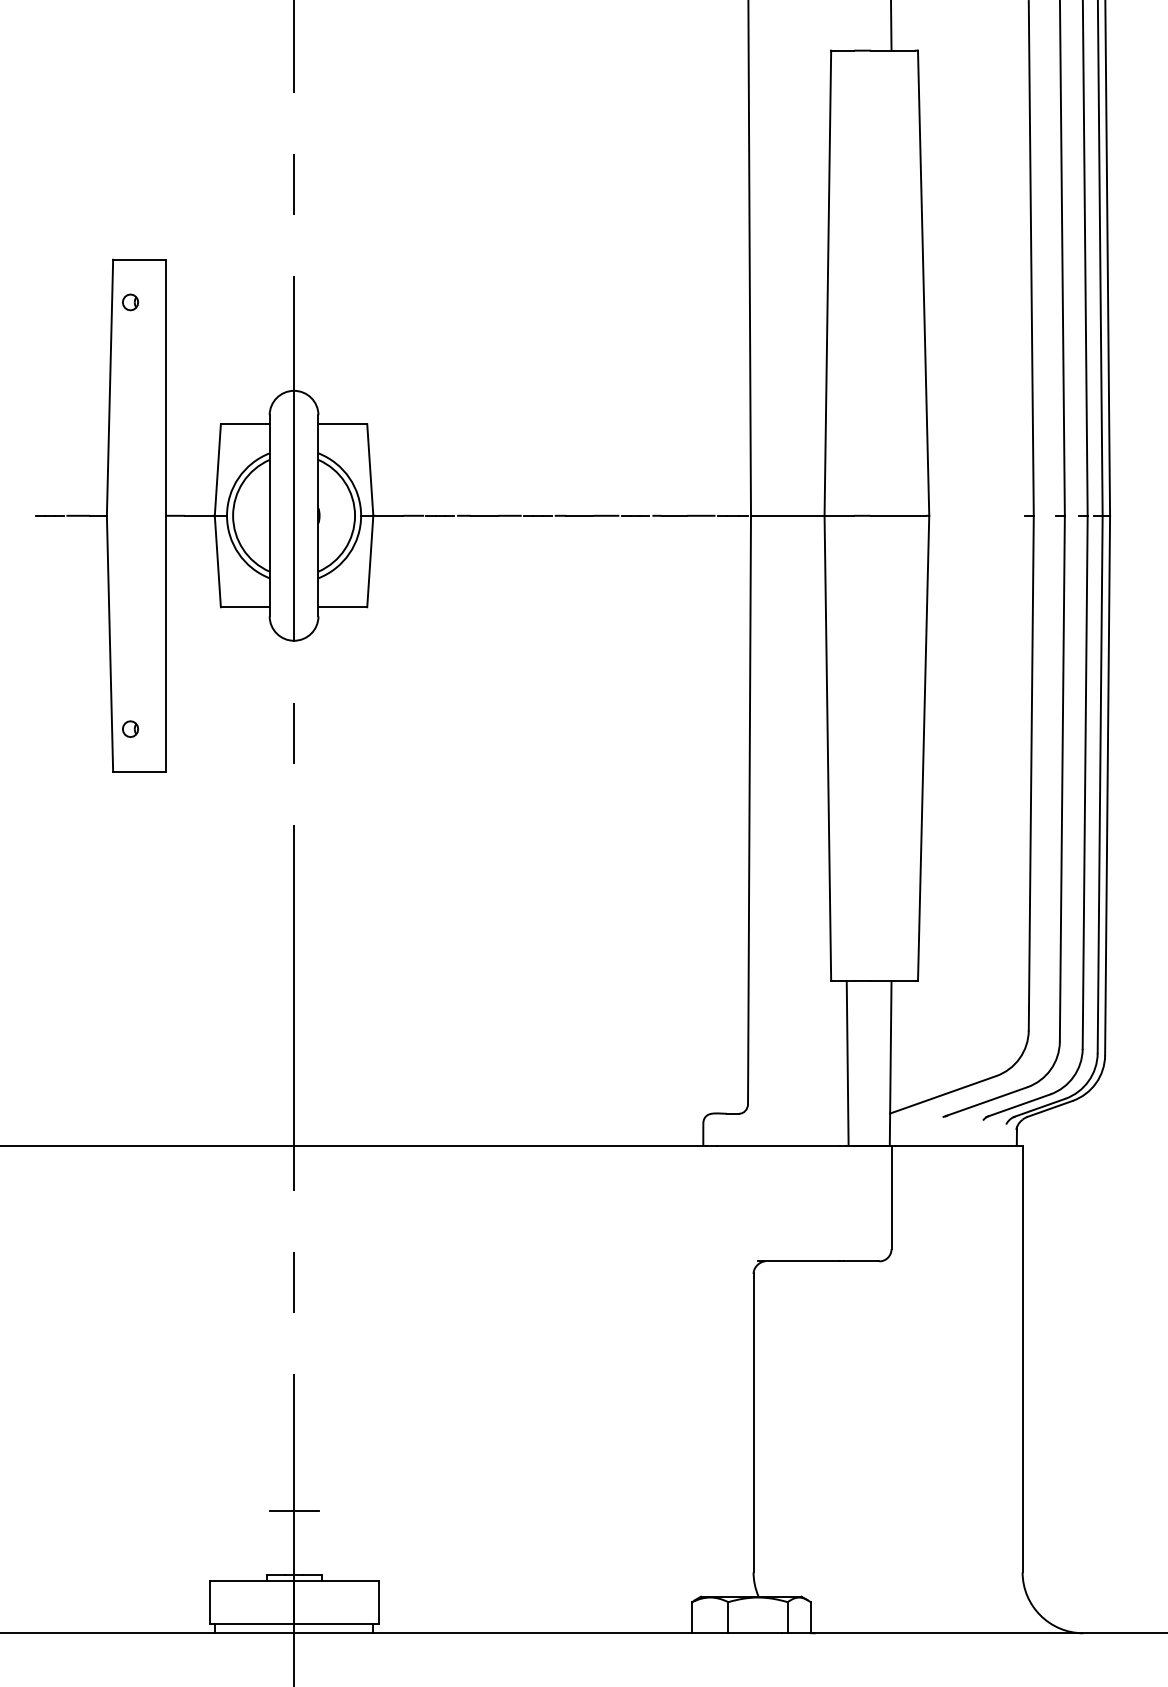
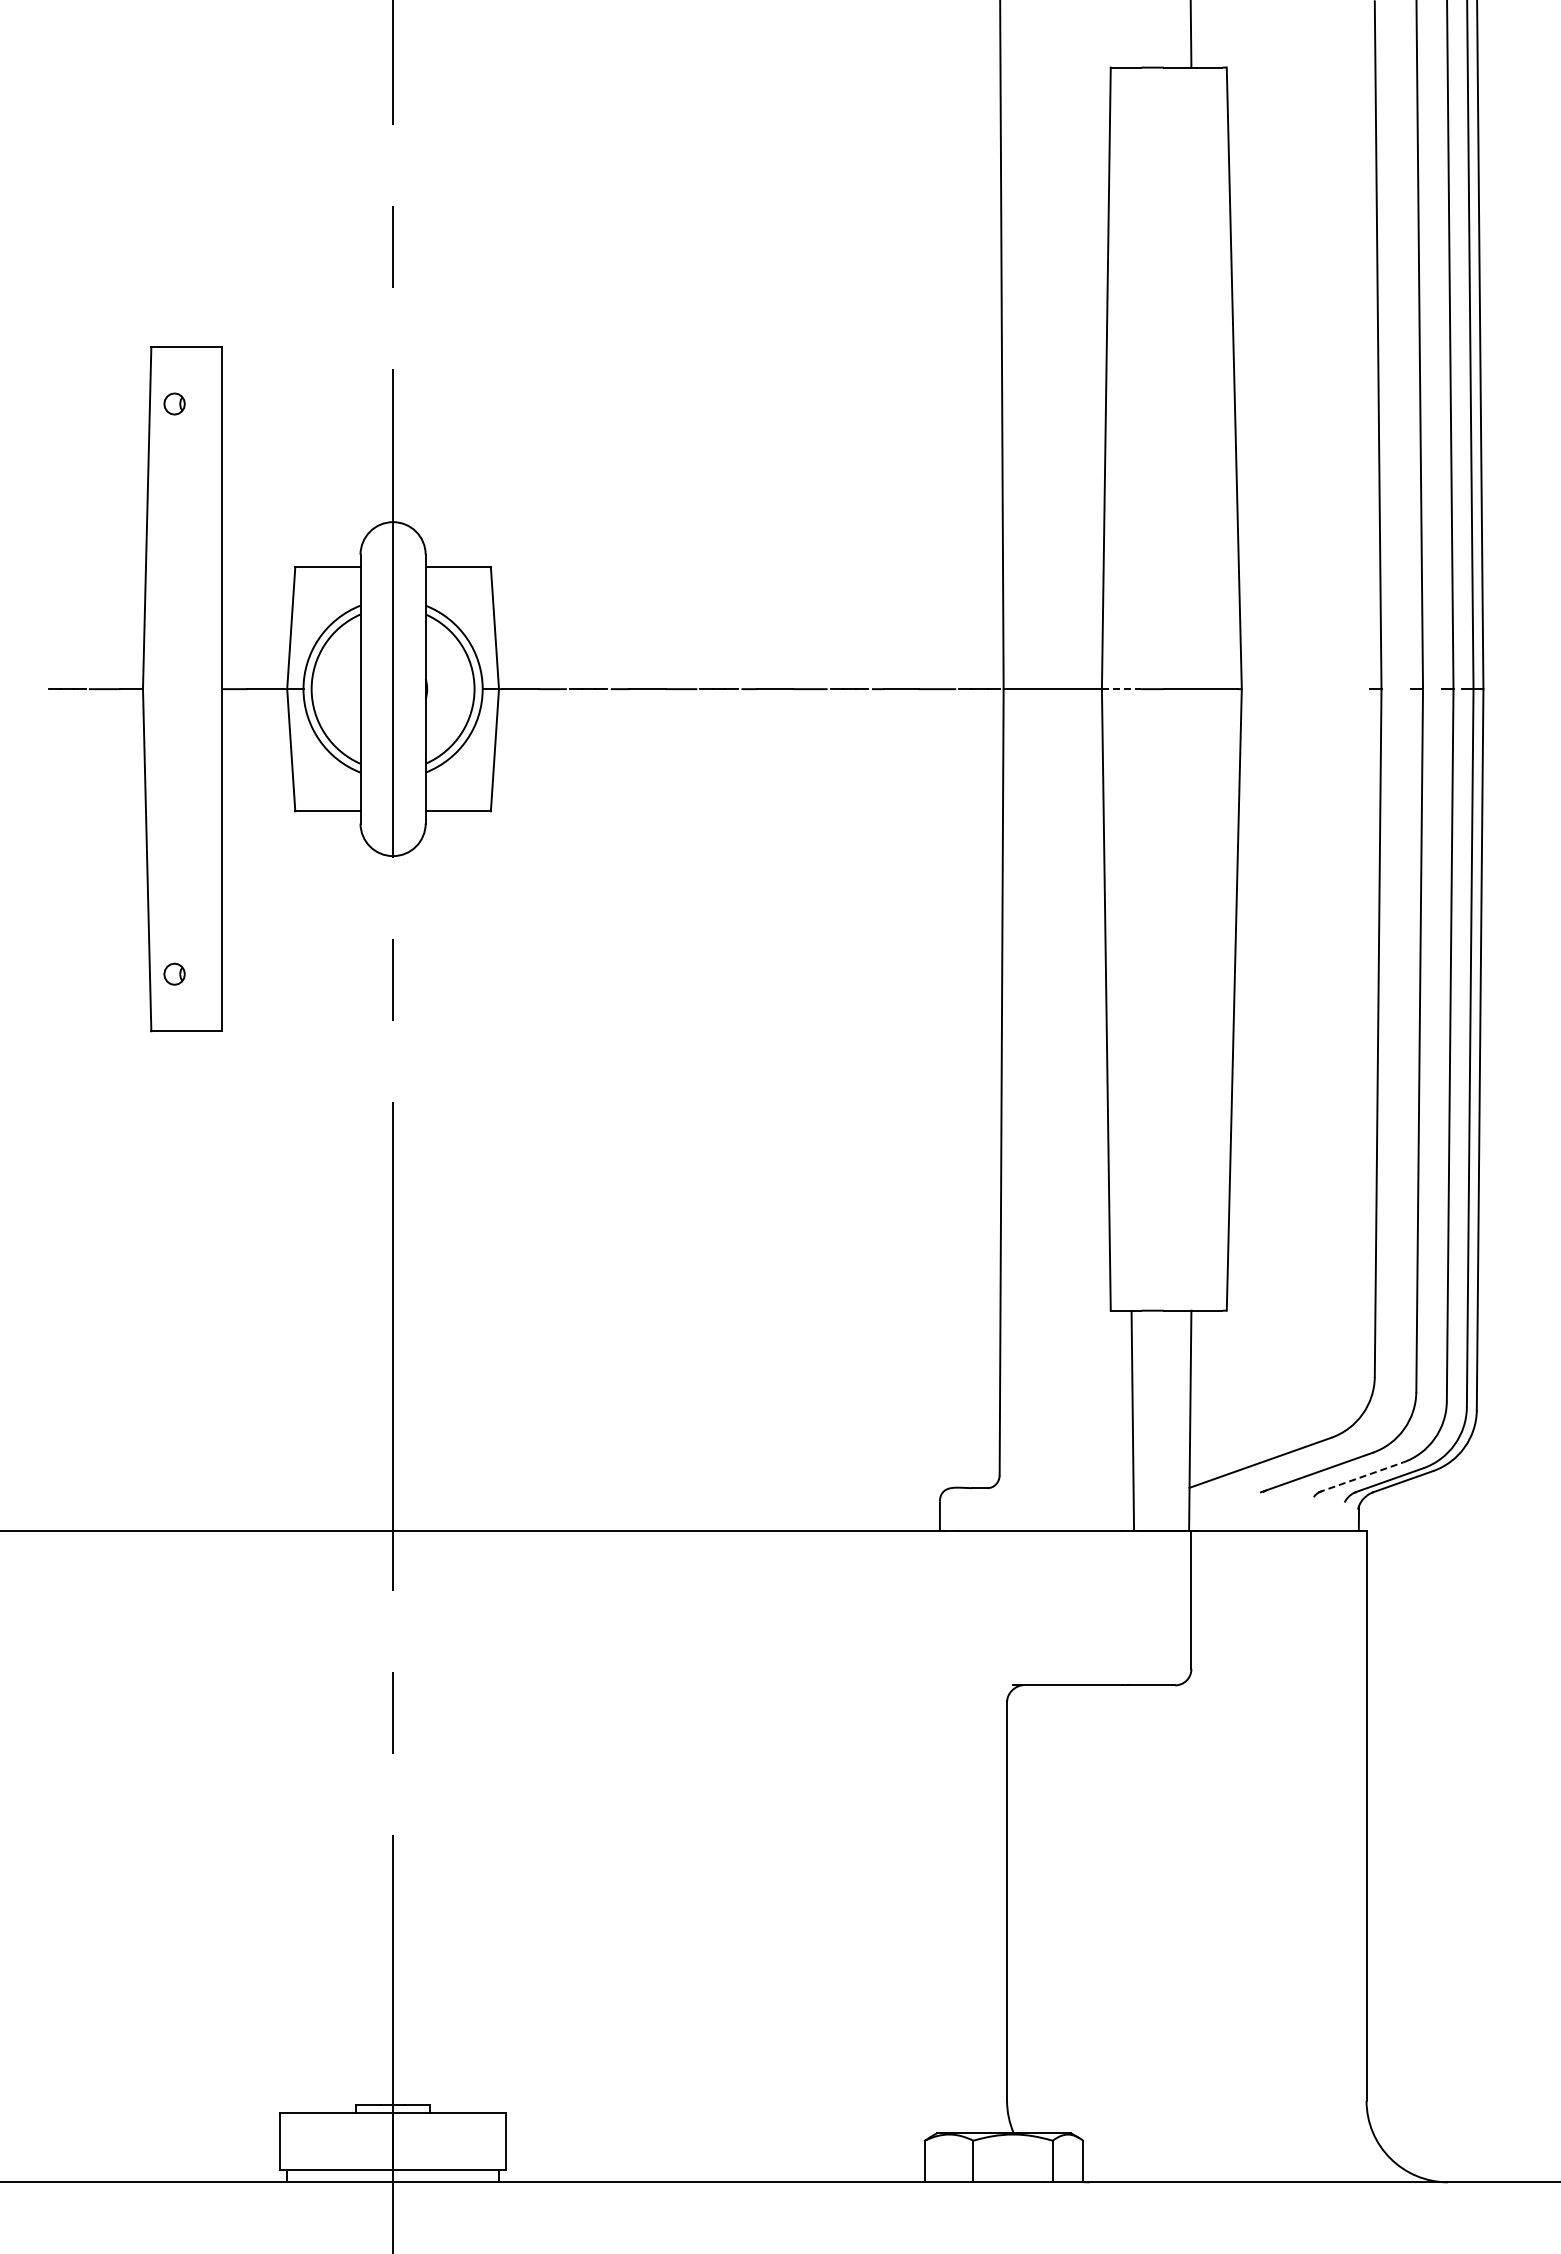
line: (839, 516) -> (1121, 689), solid -> dashed
line: (1018, 1105) -> (1361, 1477), solid -> dashed
line: (293, 1511) -> (392, 2019), removed

